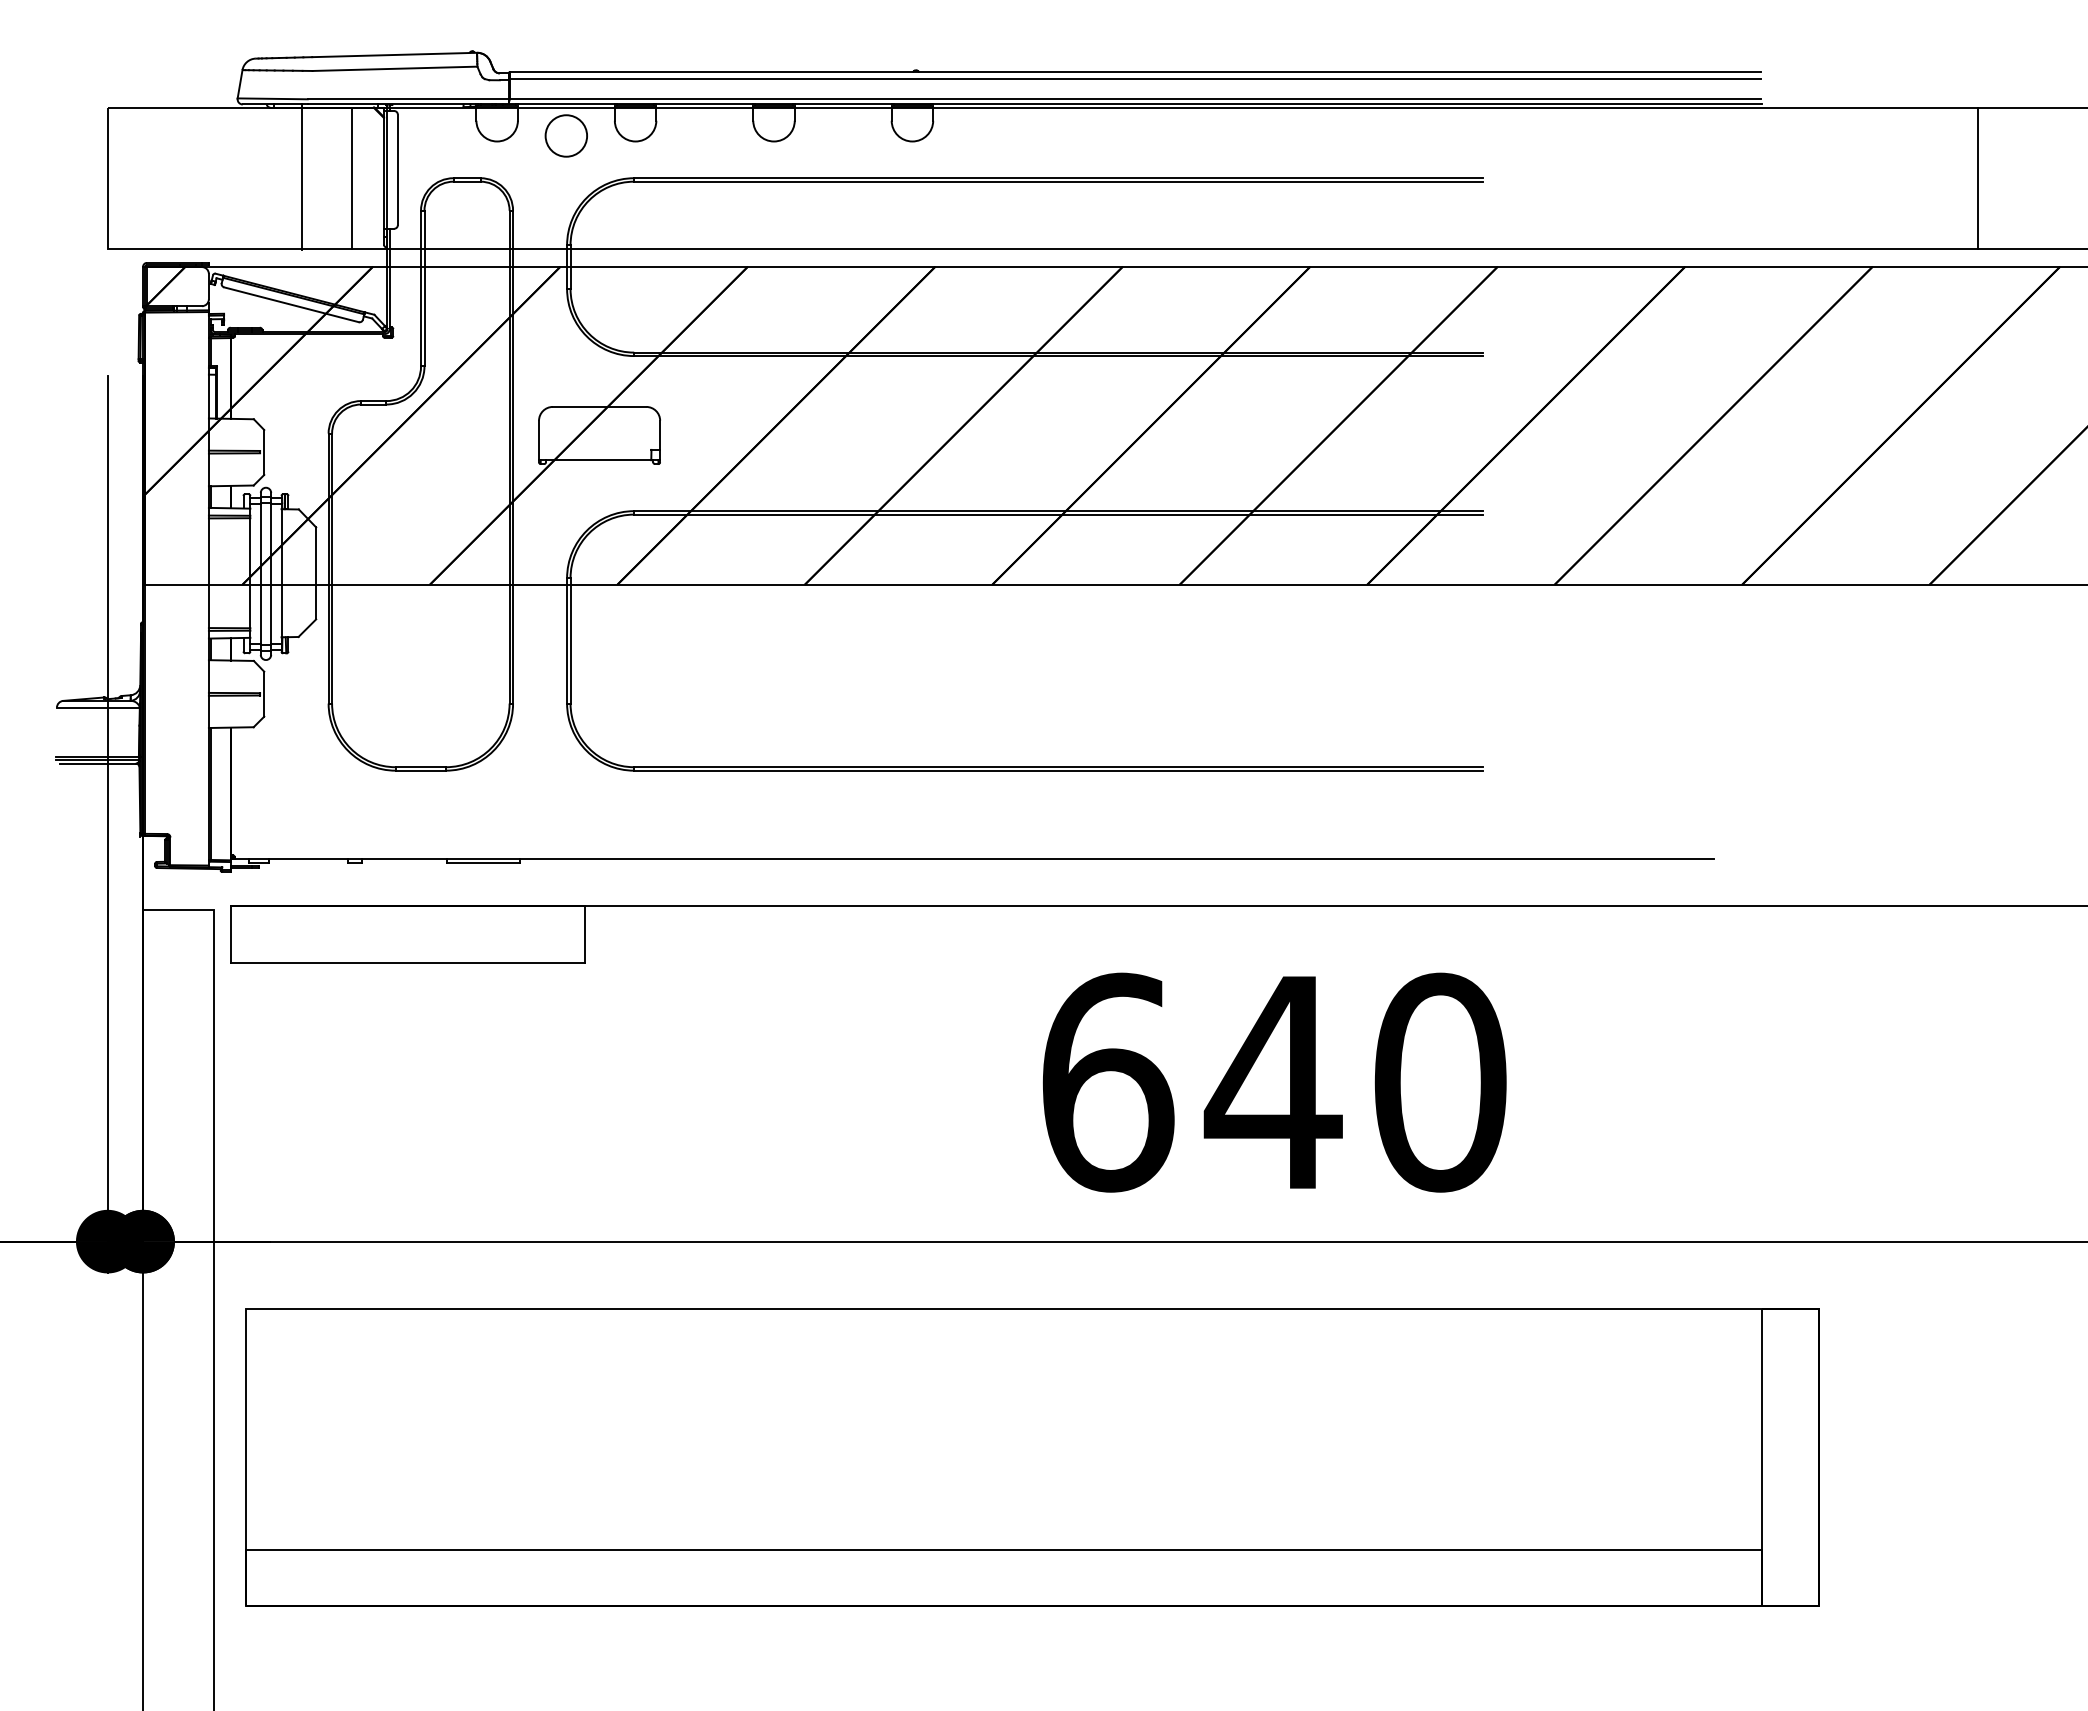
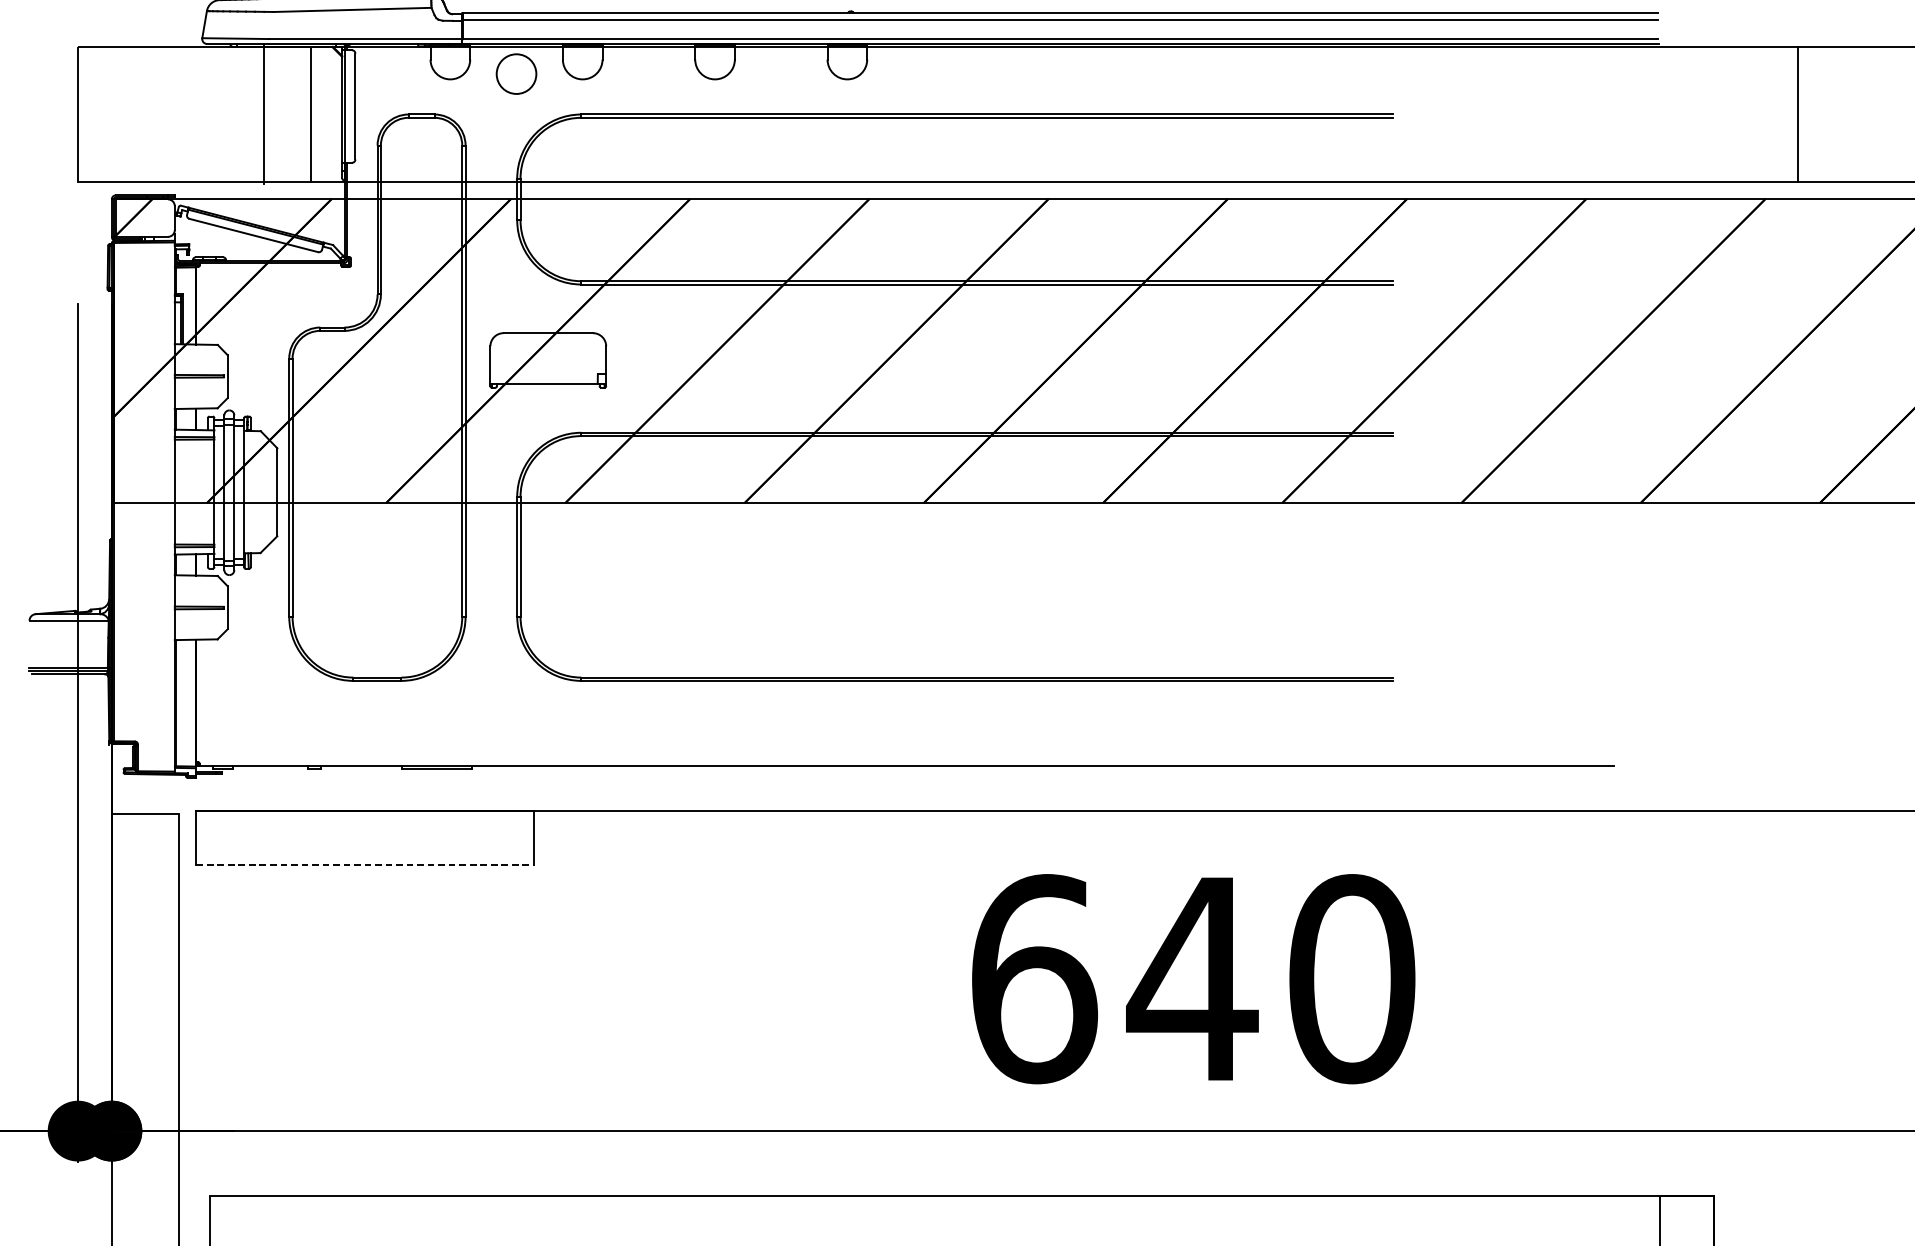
line: (1977, 178) -> (1797, 114), moved
line: (408, 963) -> (365, 865), solid -> dashed

